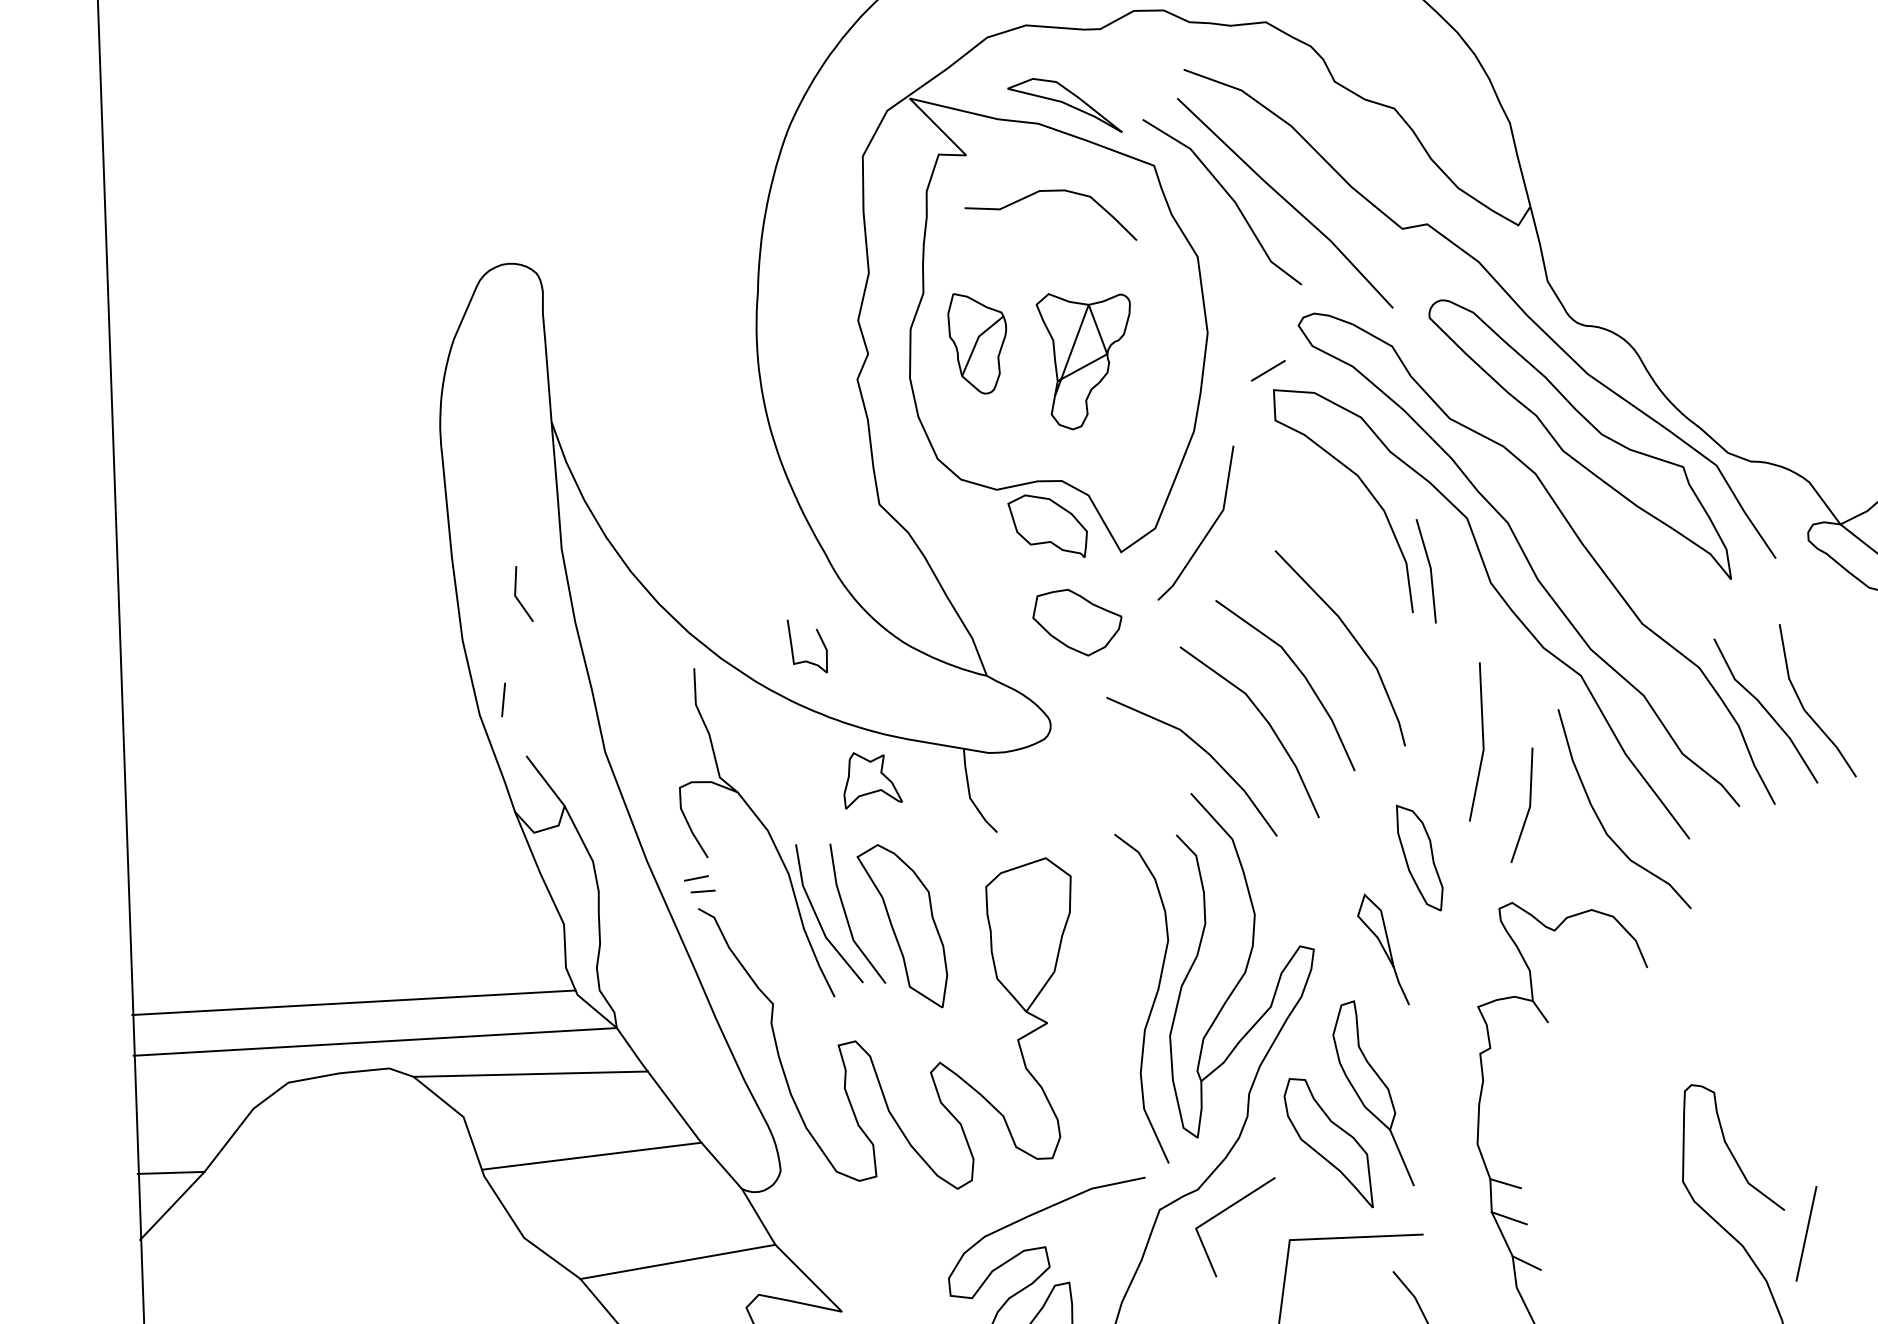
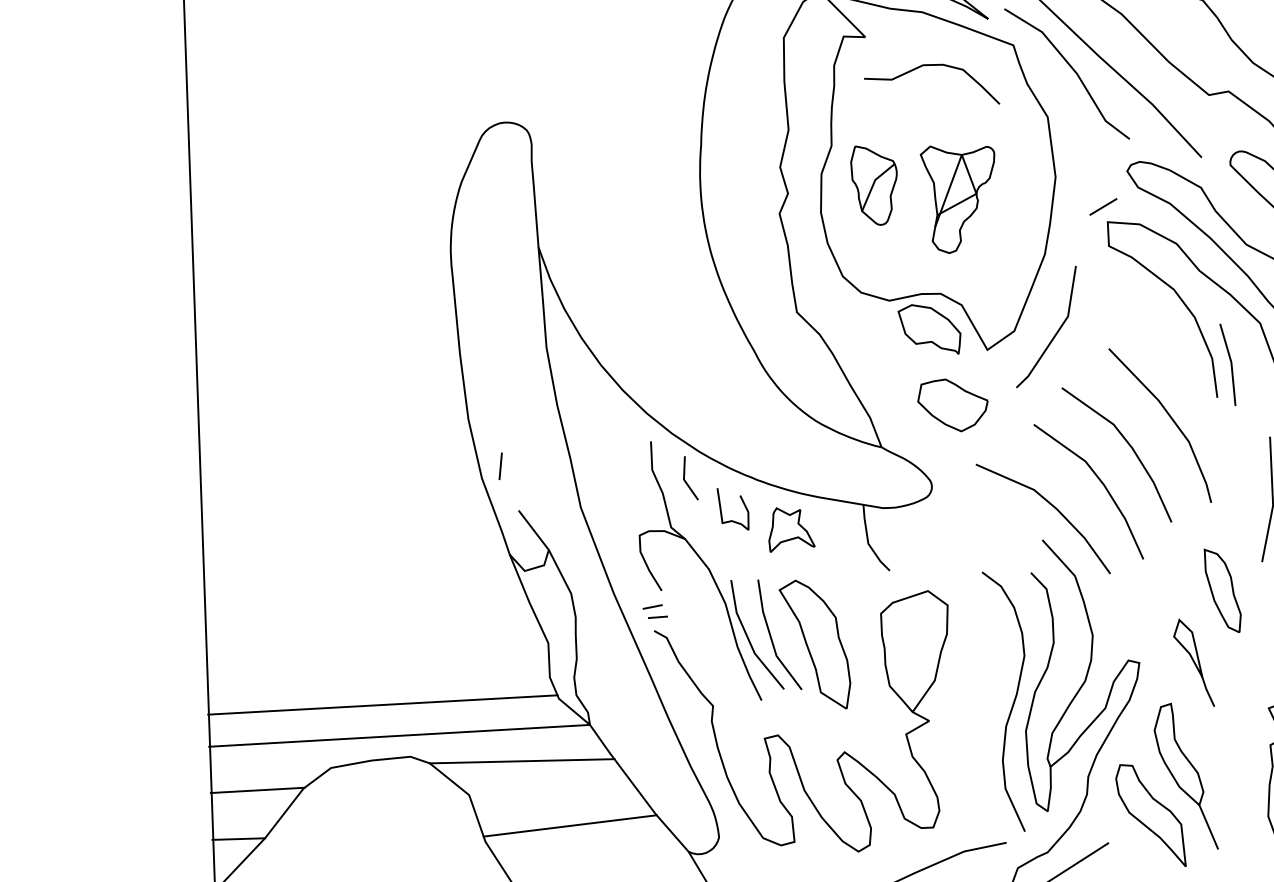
line: (518, 598) -> (686, 481), moved
curve: (793, 650) -> (722, 512), moved
line: (194, 1110) -> (257, 789), added

